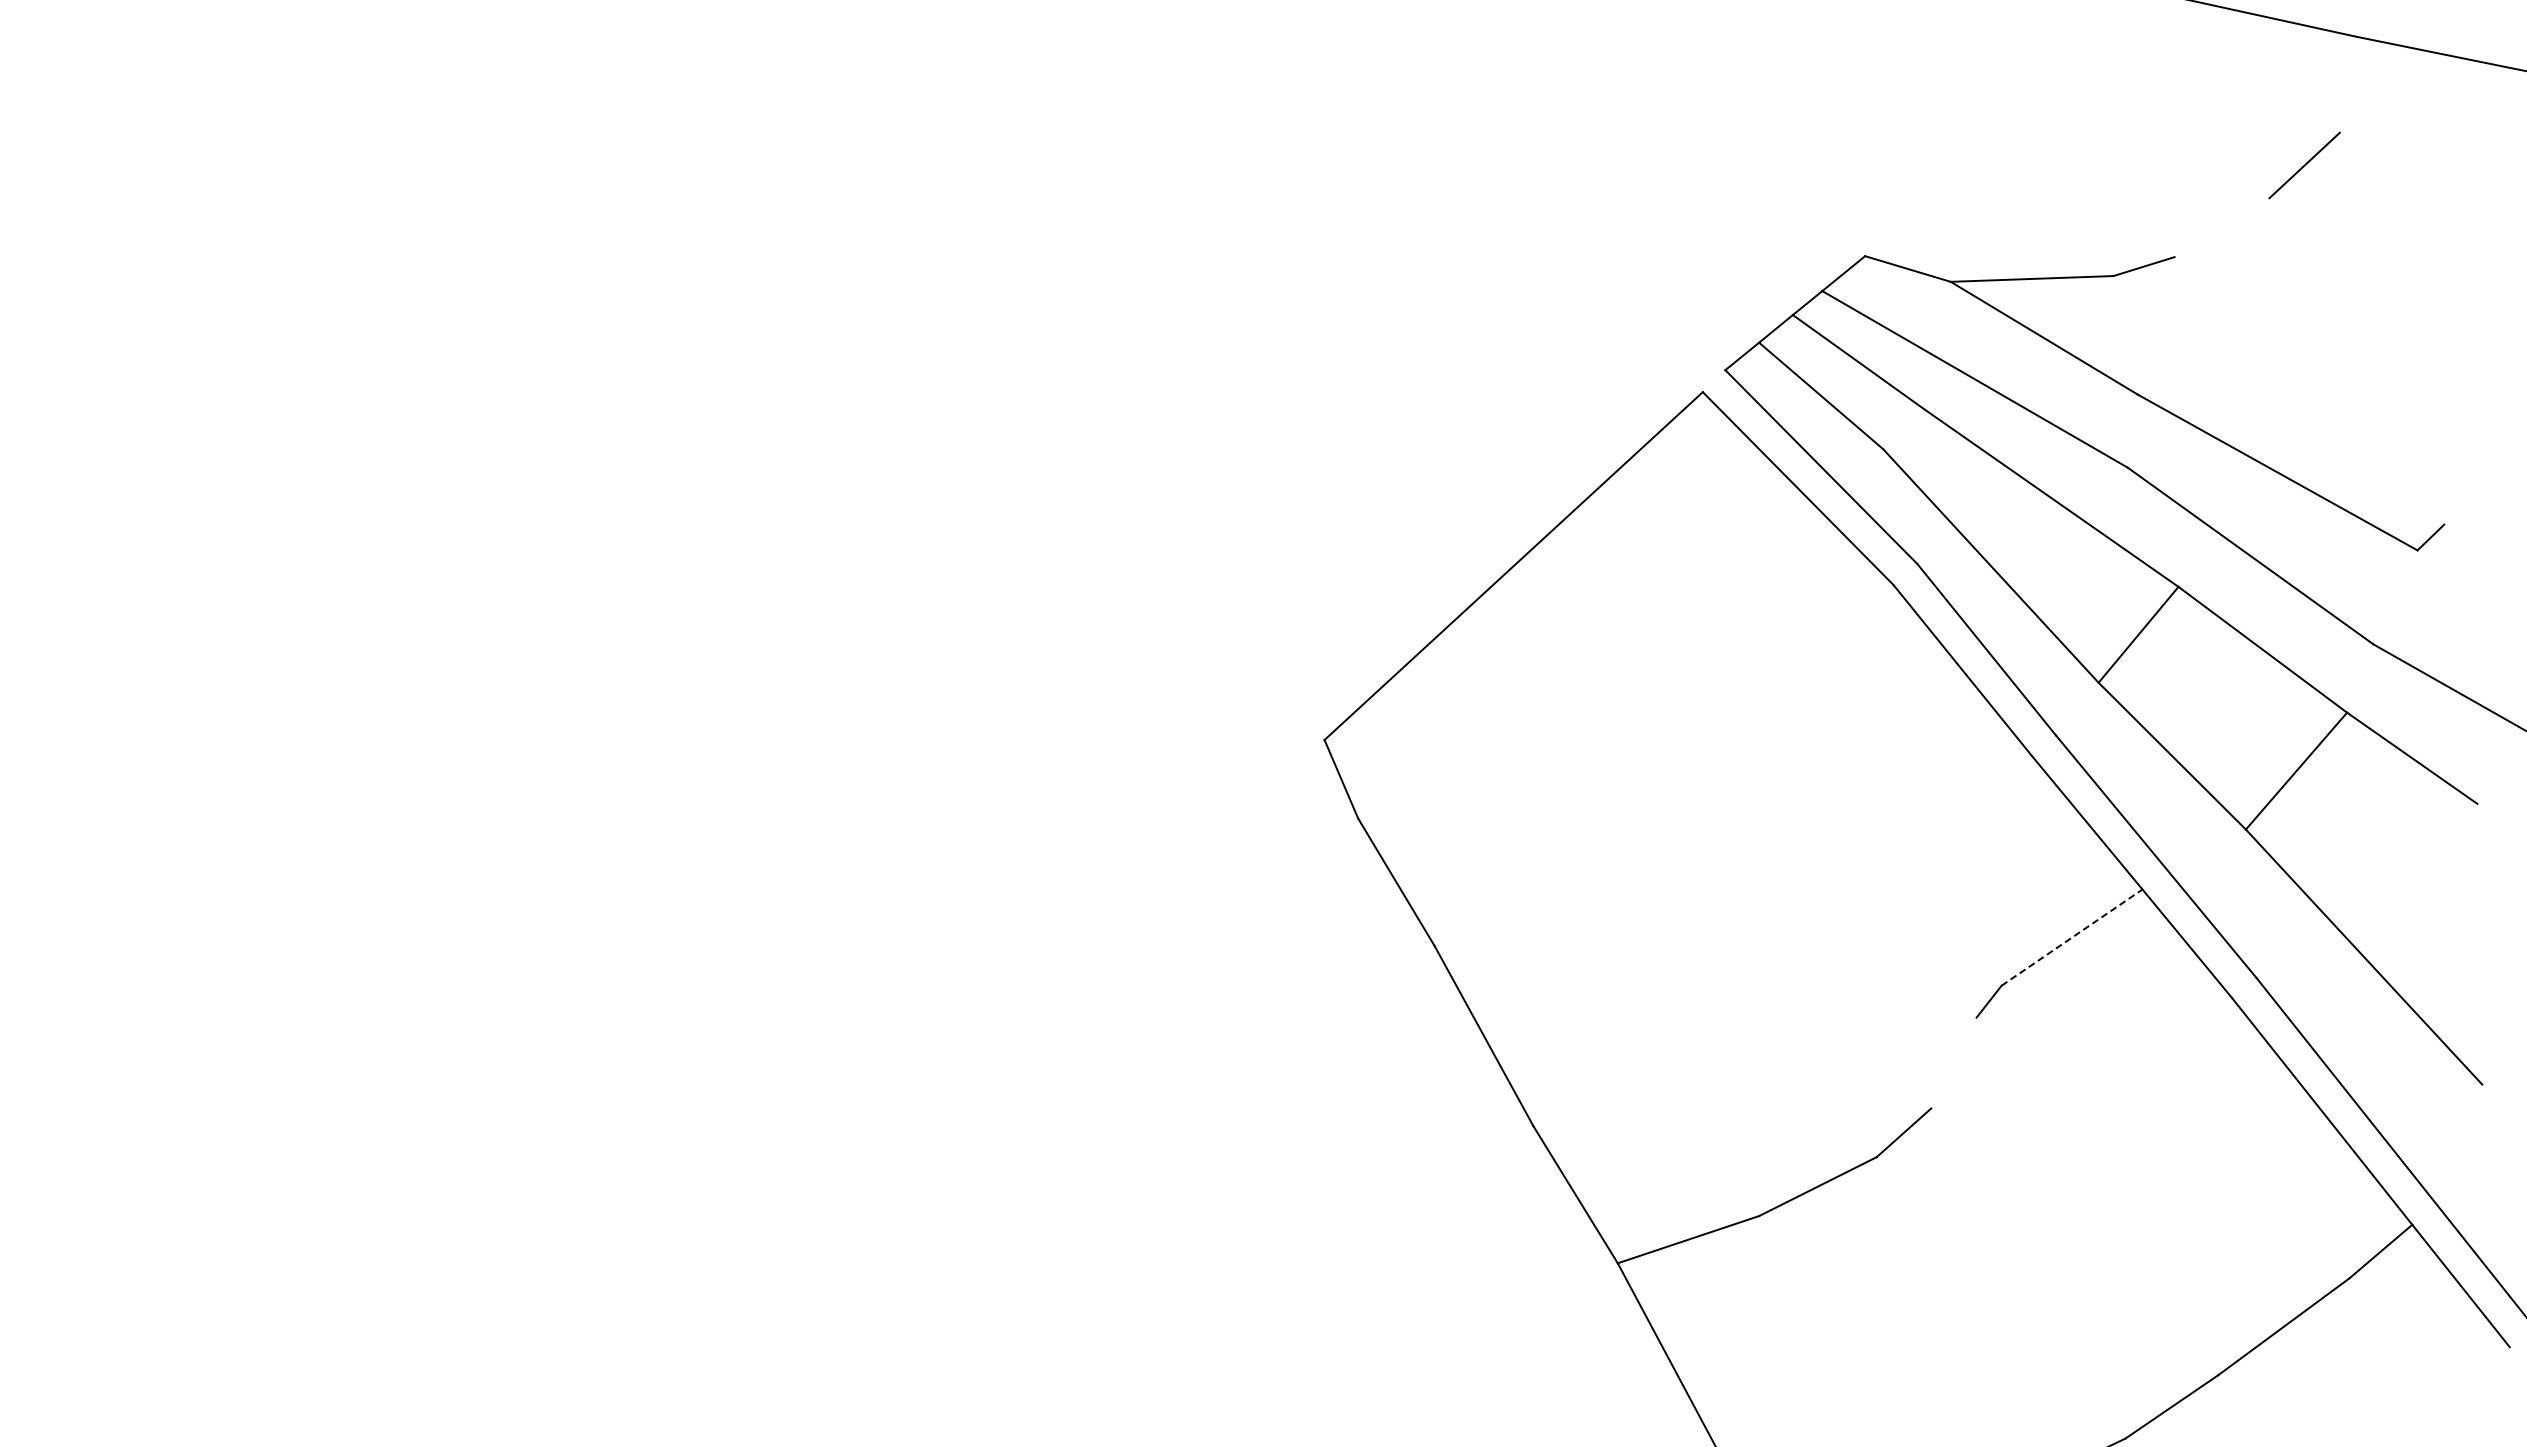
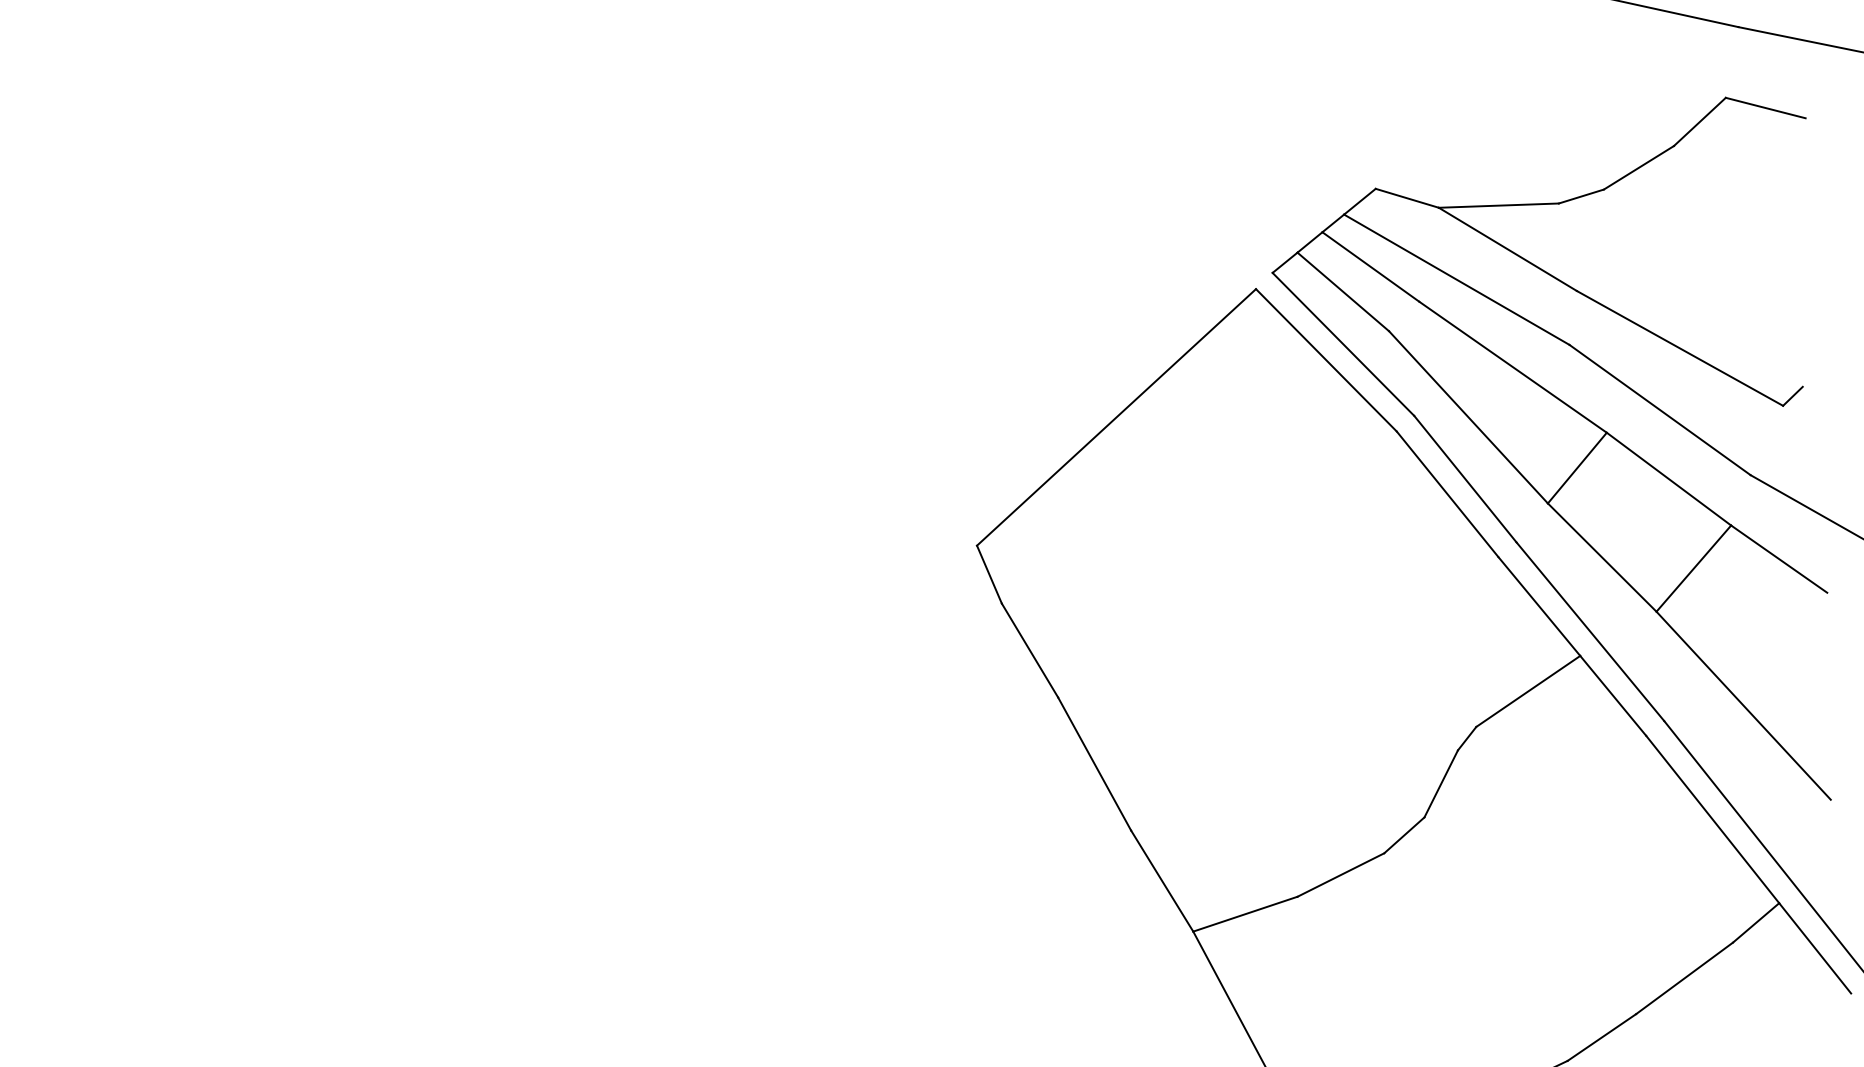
line: (2393, 146) -> (1765, 107), added
line: (2221, 227) -> (1638, 167), added
line: (2072, 937) -> (1528, 691), dashed -> solid
line: (1953, 1062) -> (1440, 783), added

